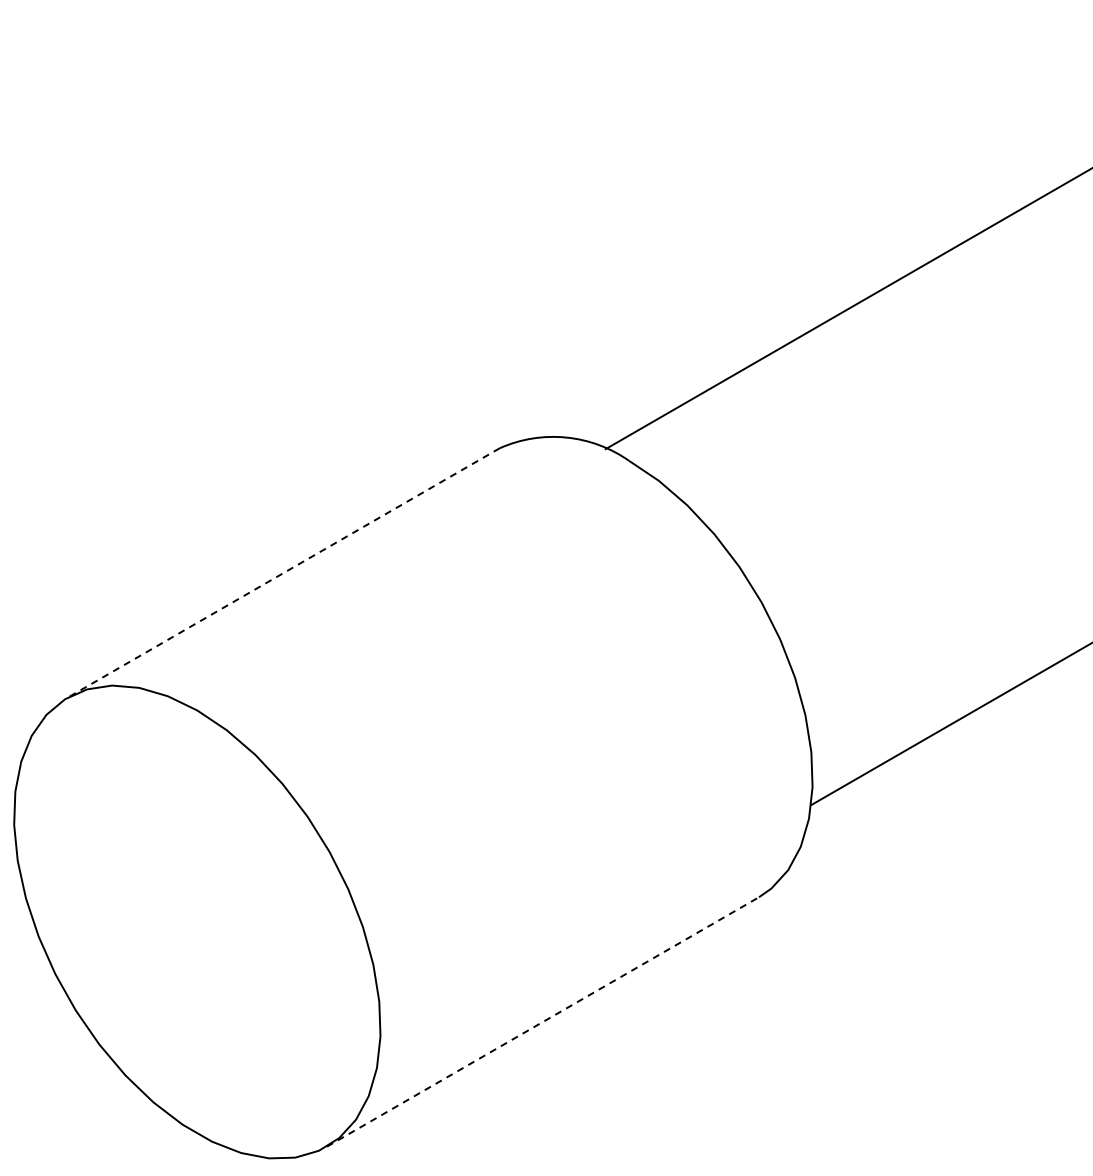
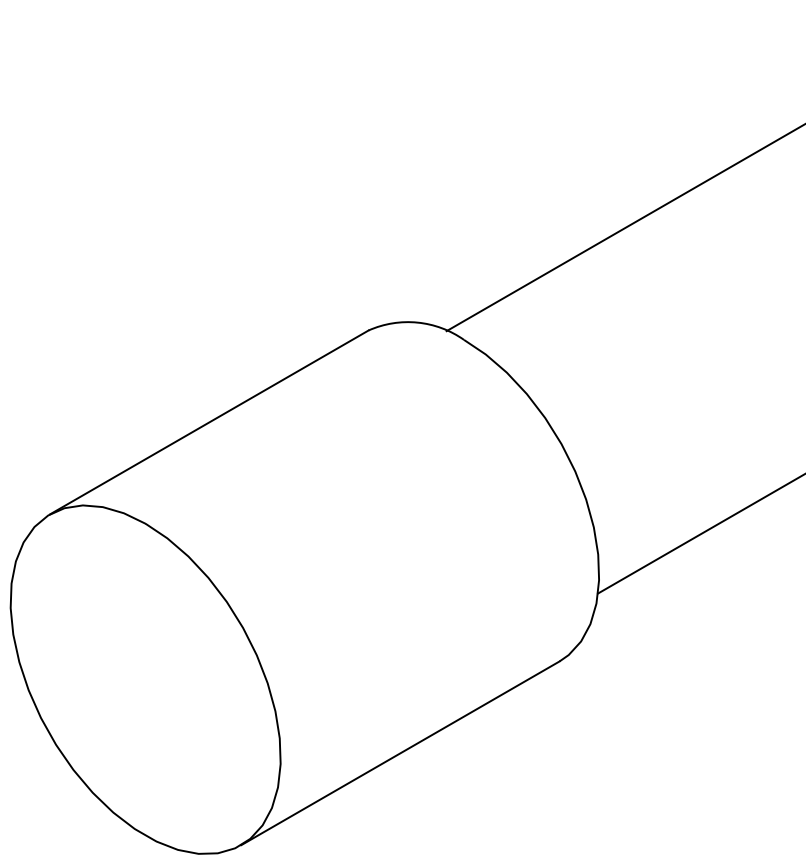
line: (283, 573) -> (209, 422), dashed -> solid
line: (543, 1021) -> (400, 752), dashed -> solid

